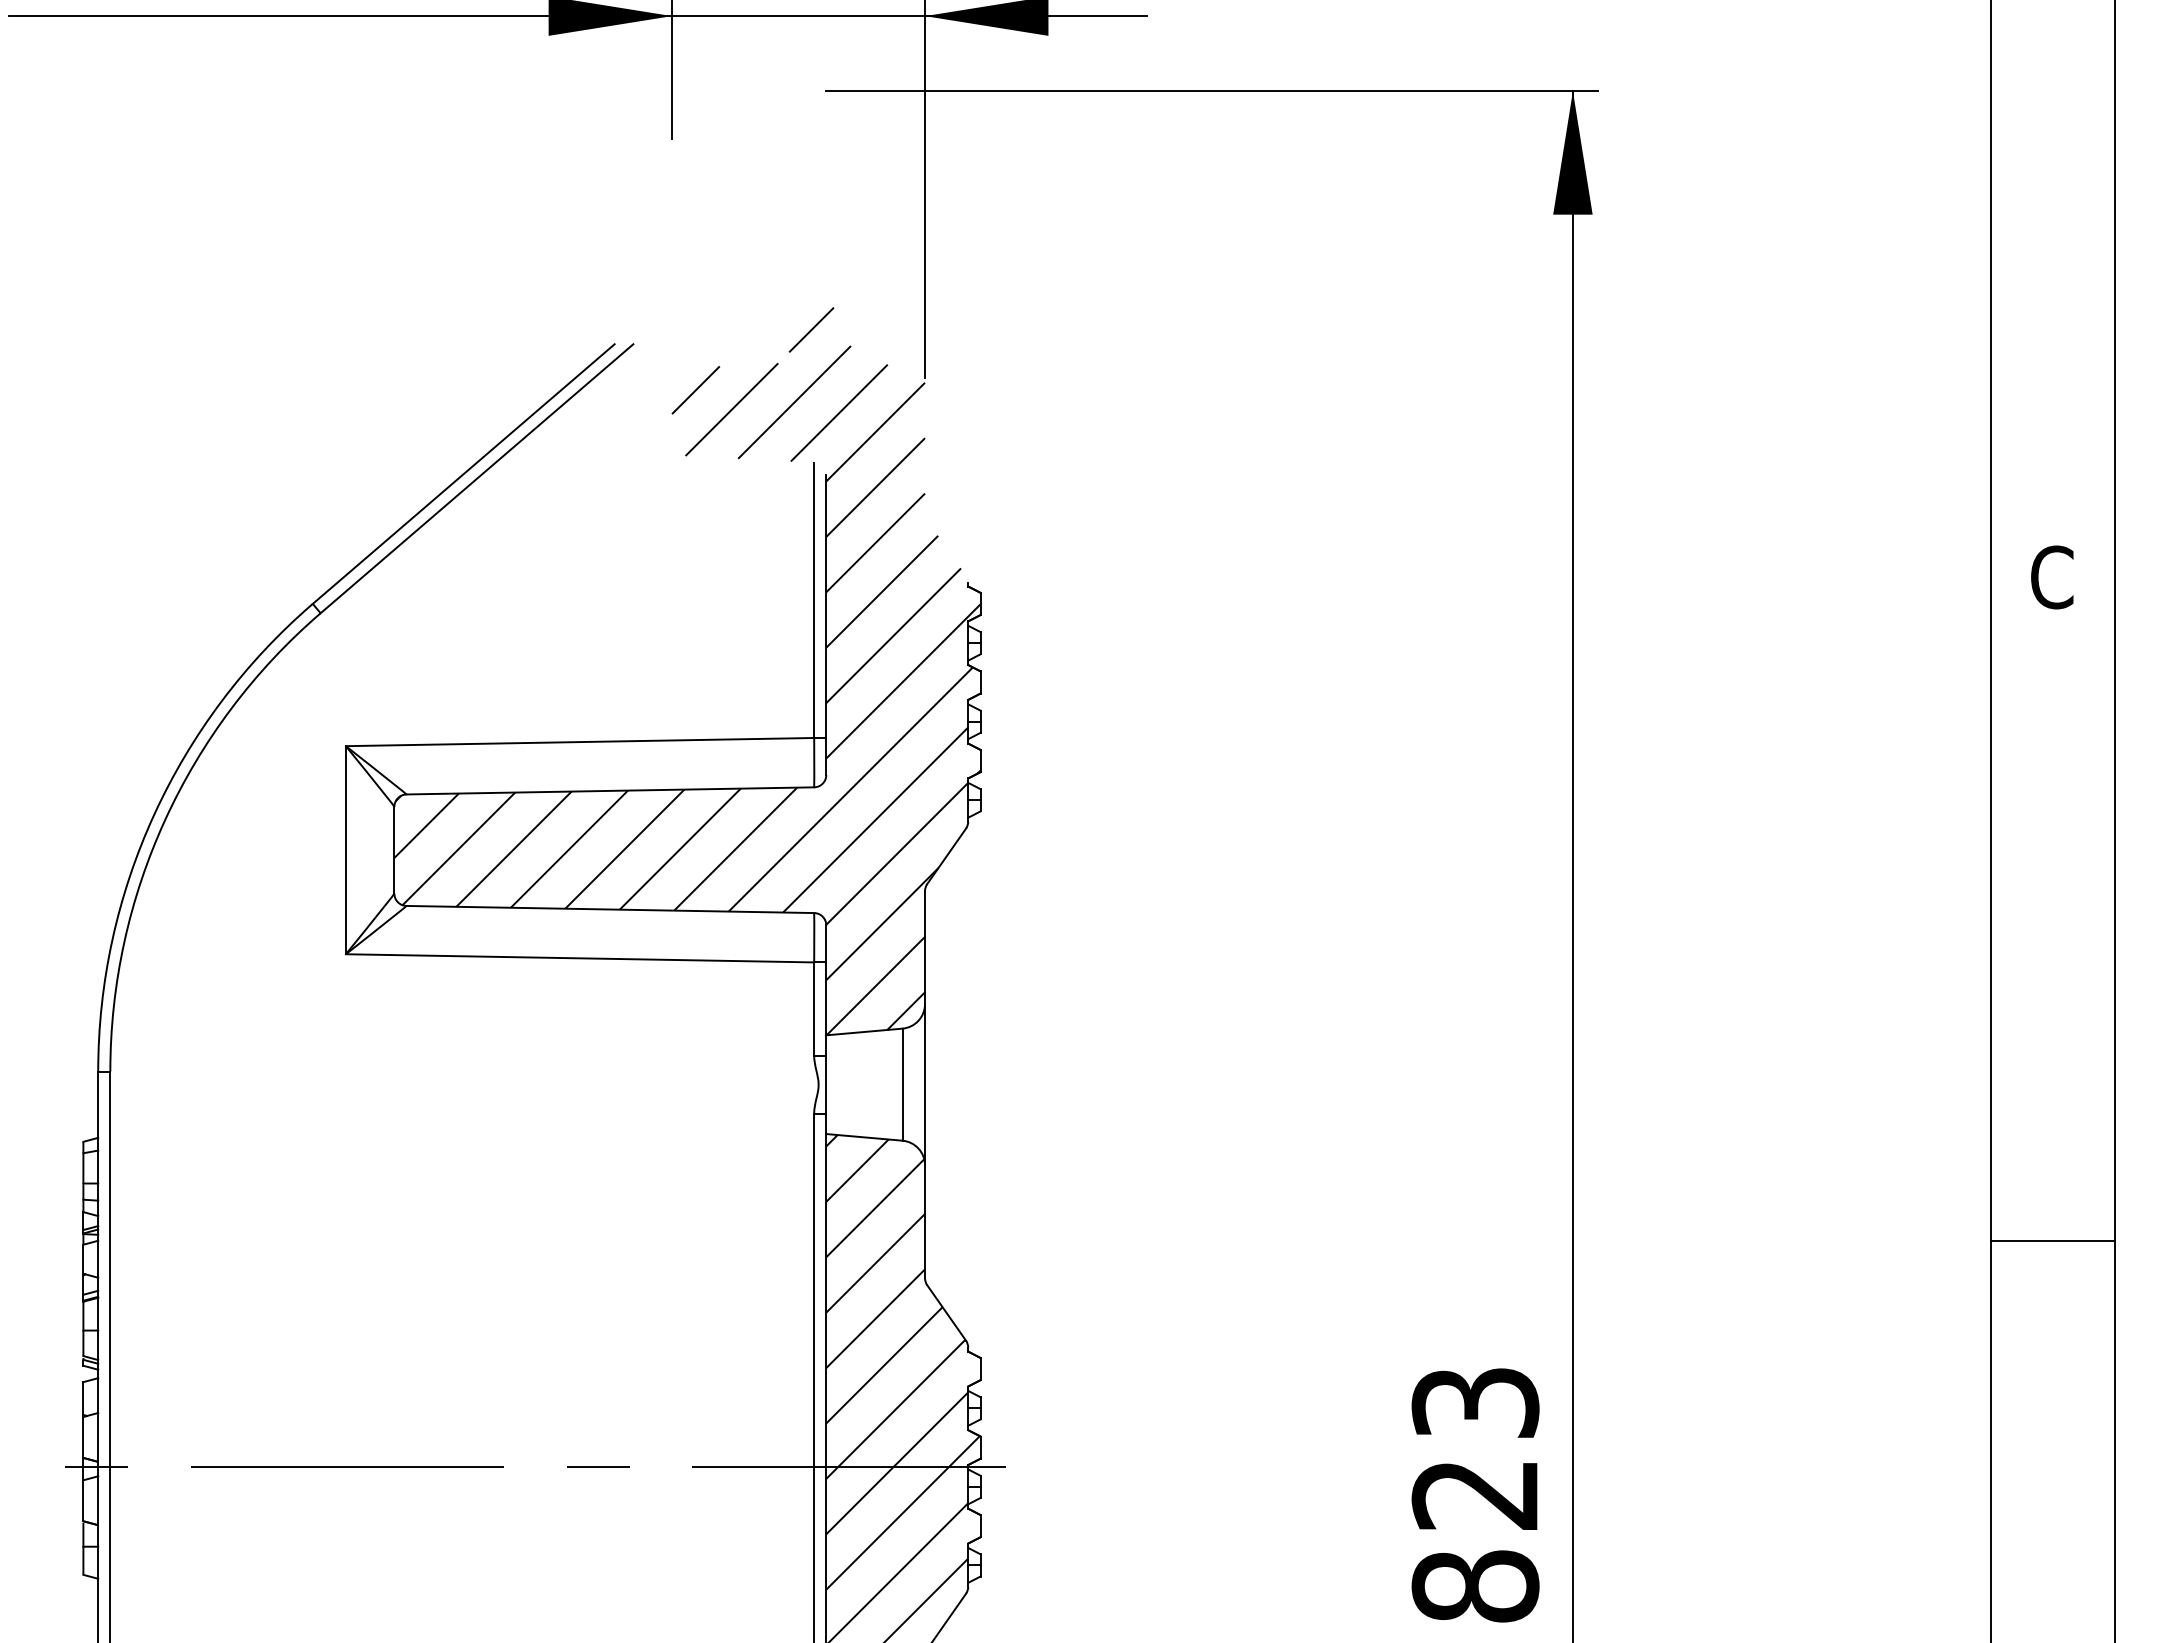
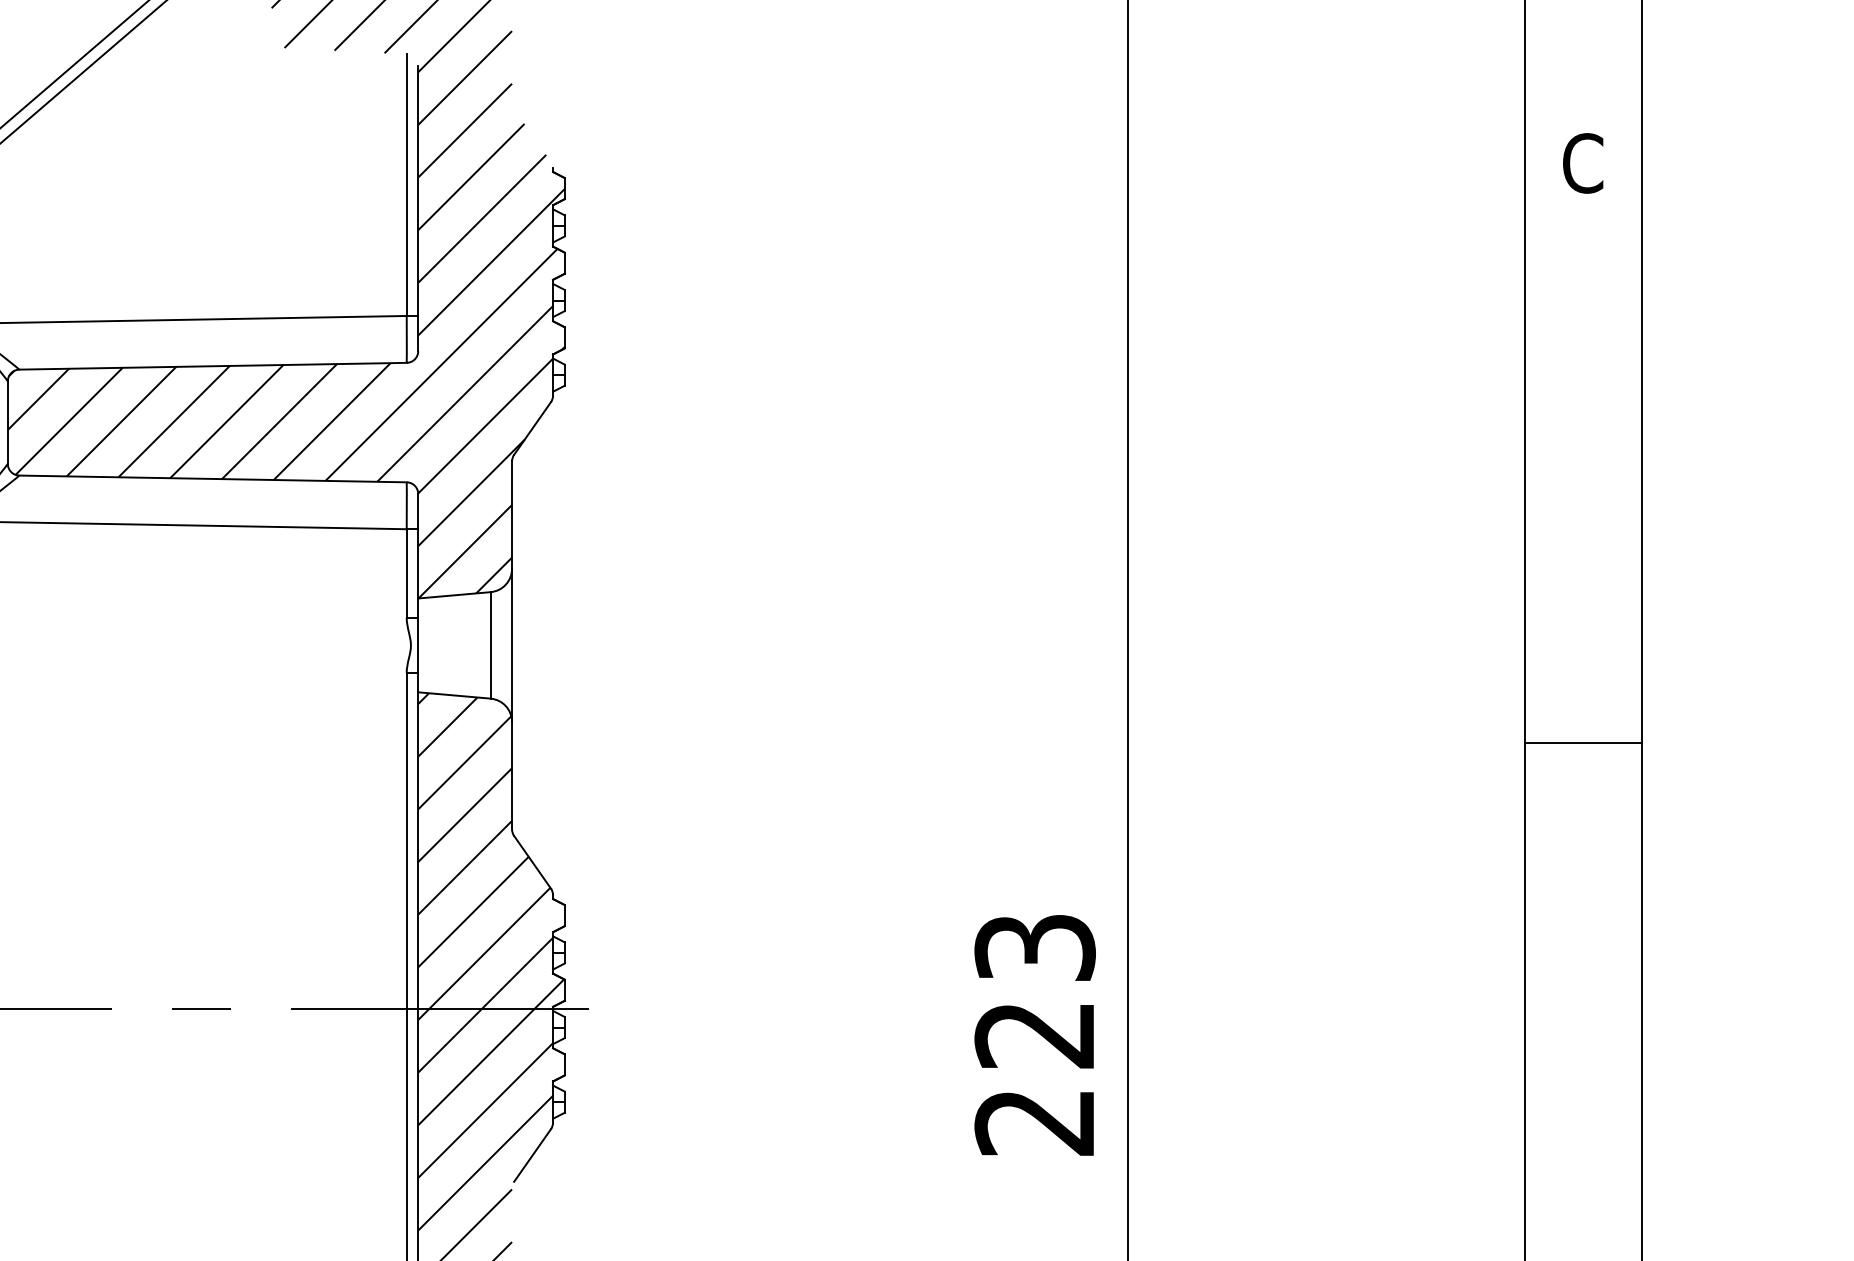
line: (2052, 1240) -> (1583, 743), moved
text: (1475, 1586) -> (1035, 1122), 823 -> 223

